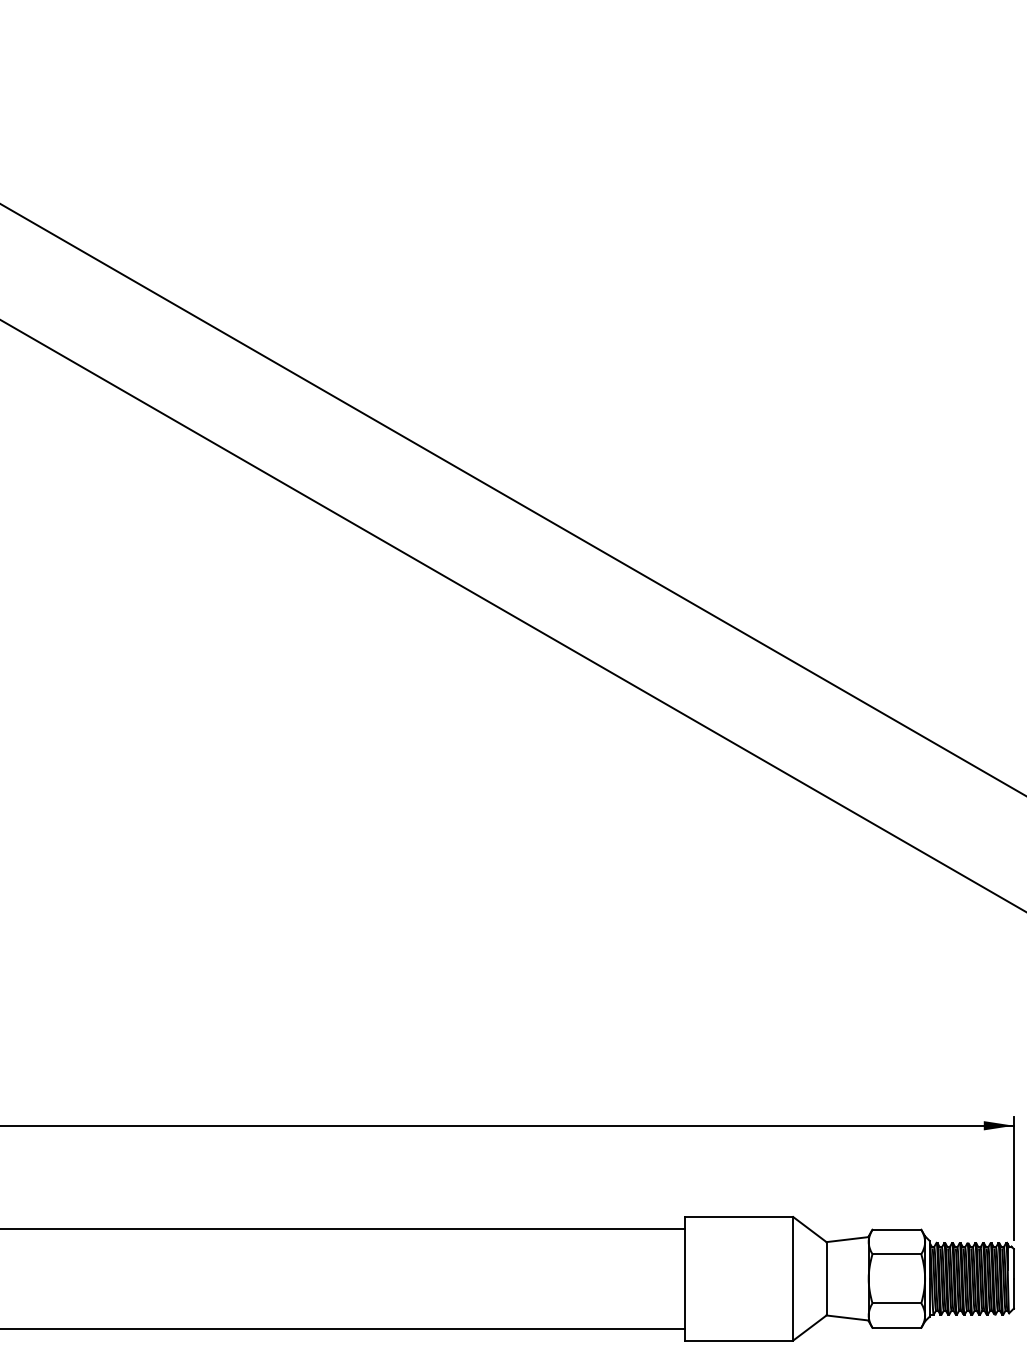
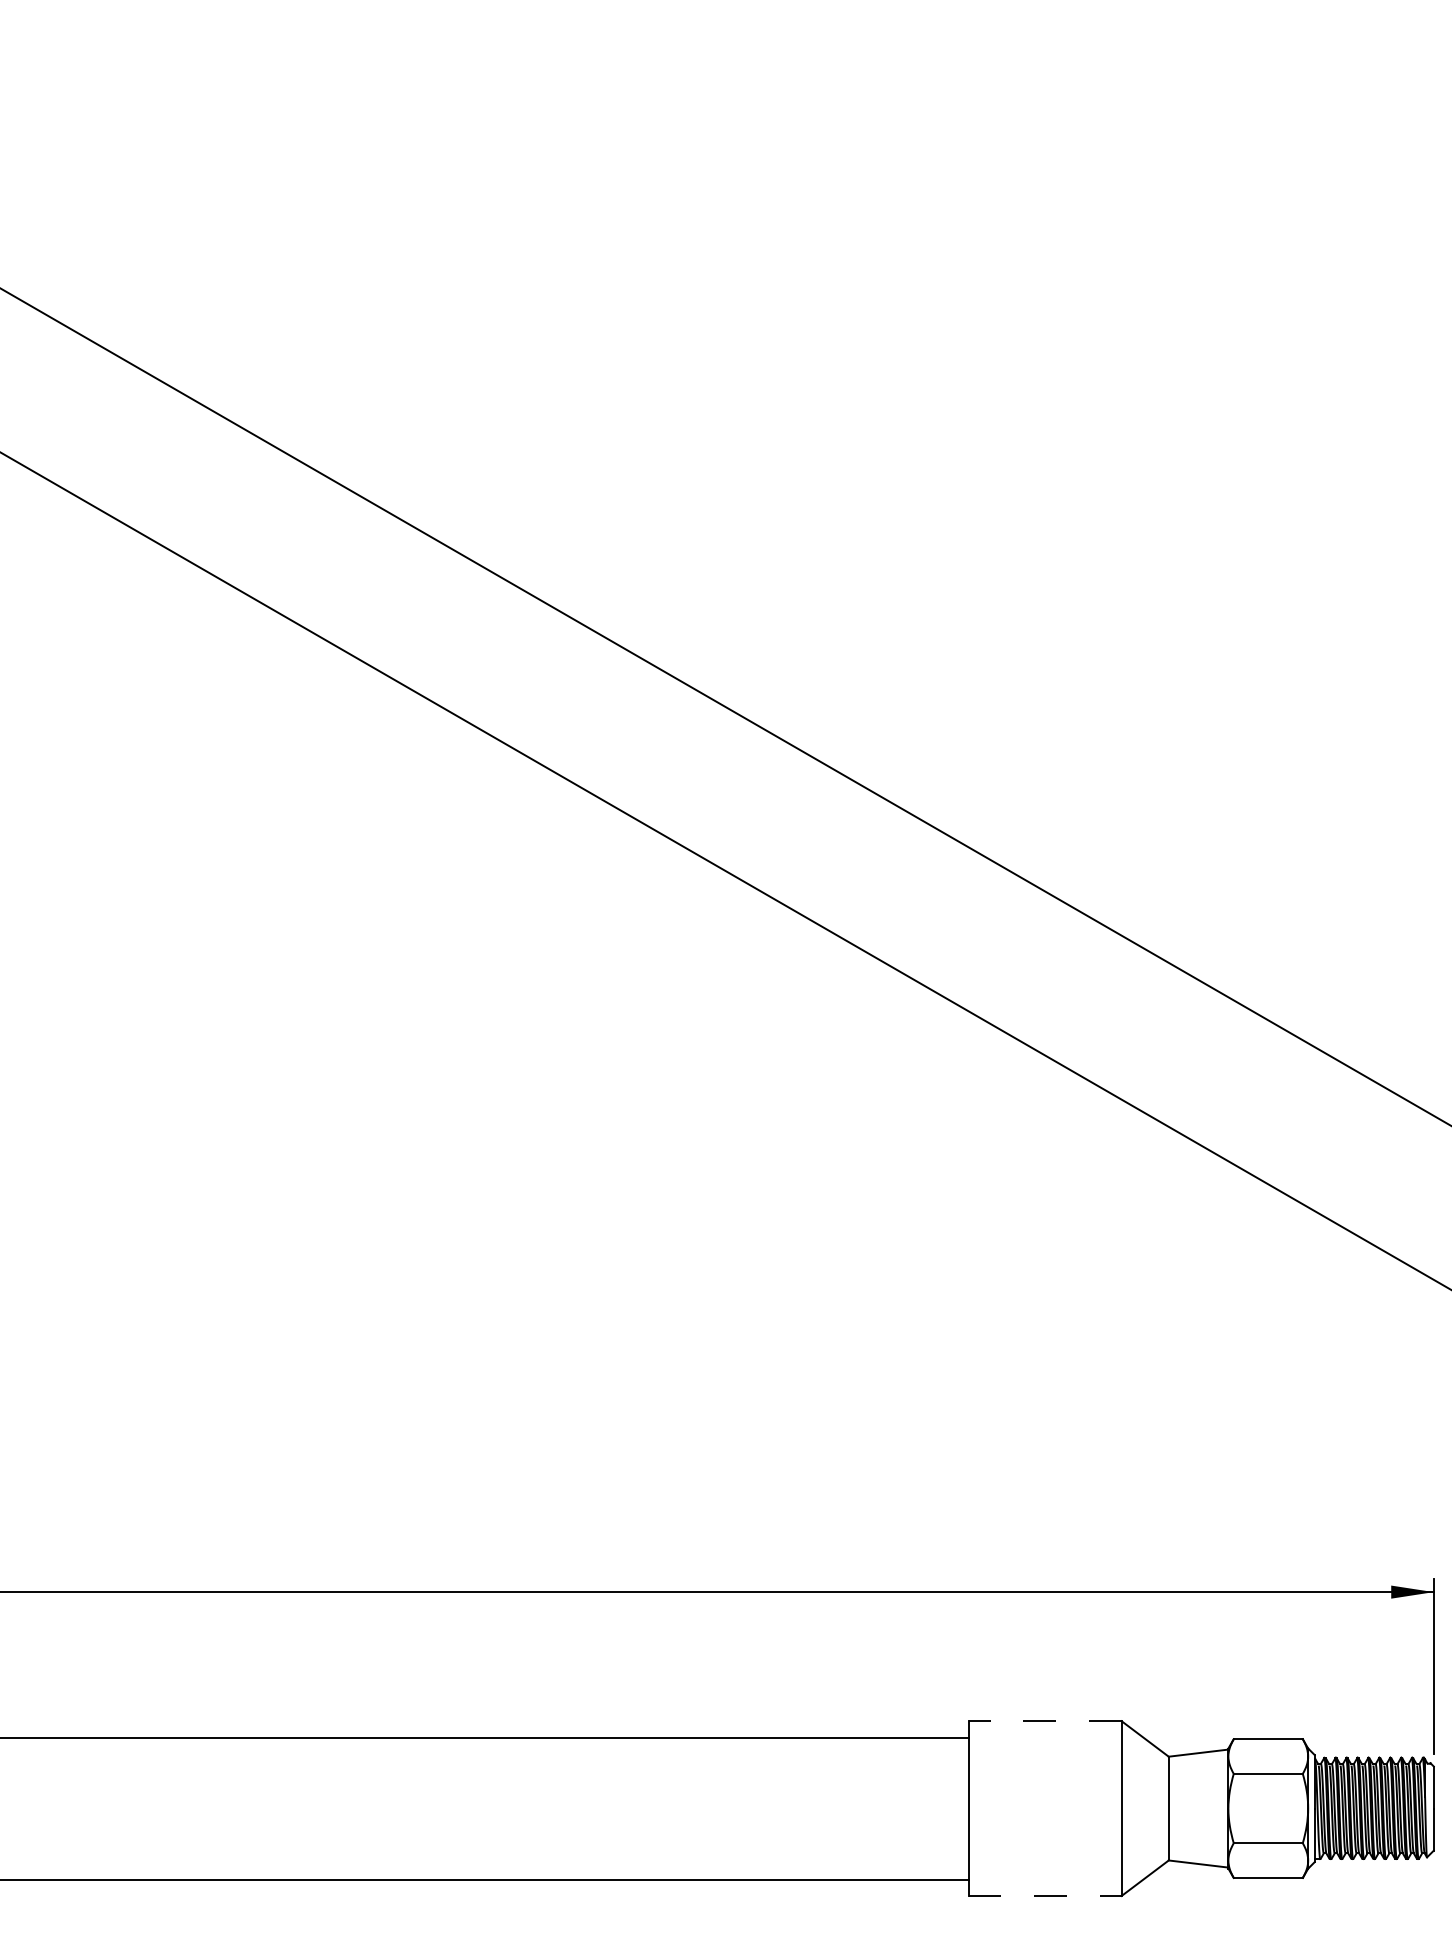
line: (738, 1217) -> (1044, 1721), solid -> dashed
line: (739, 1340) -> (1045, 1896), solid -> dashed

